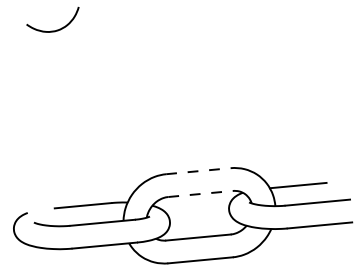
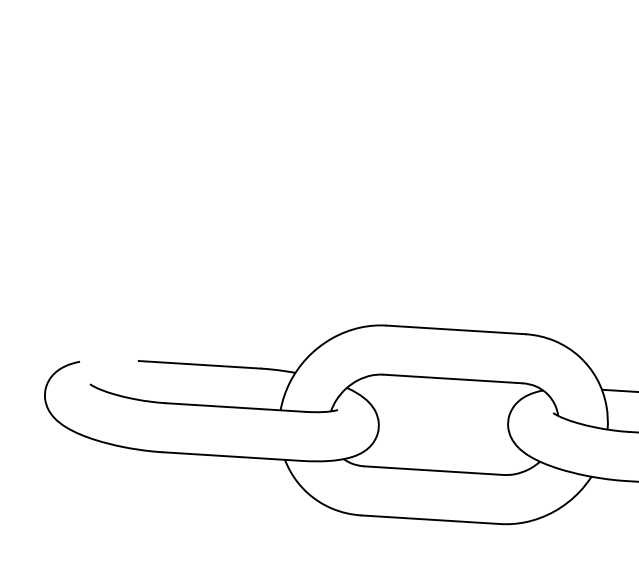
line: (198, 171) -> (456, 330), dashed -> solid
line: (201, 193) -> (455, 378), dashed -> solid

